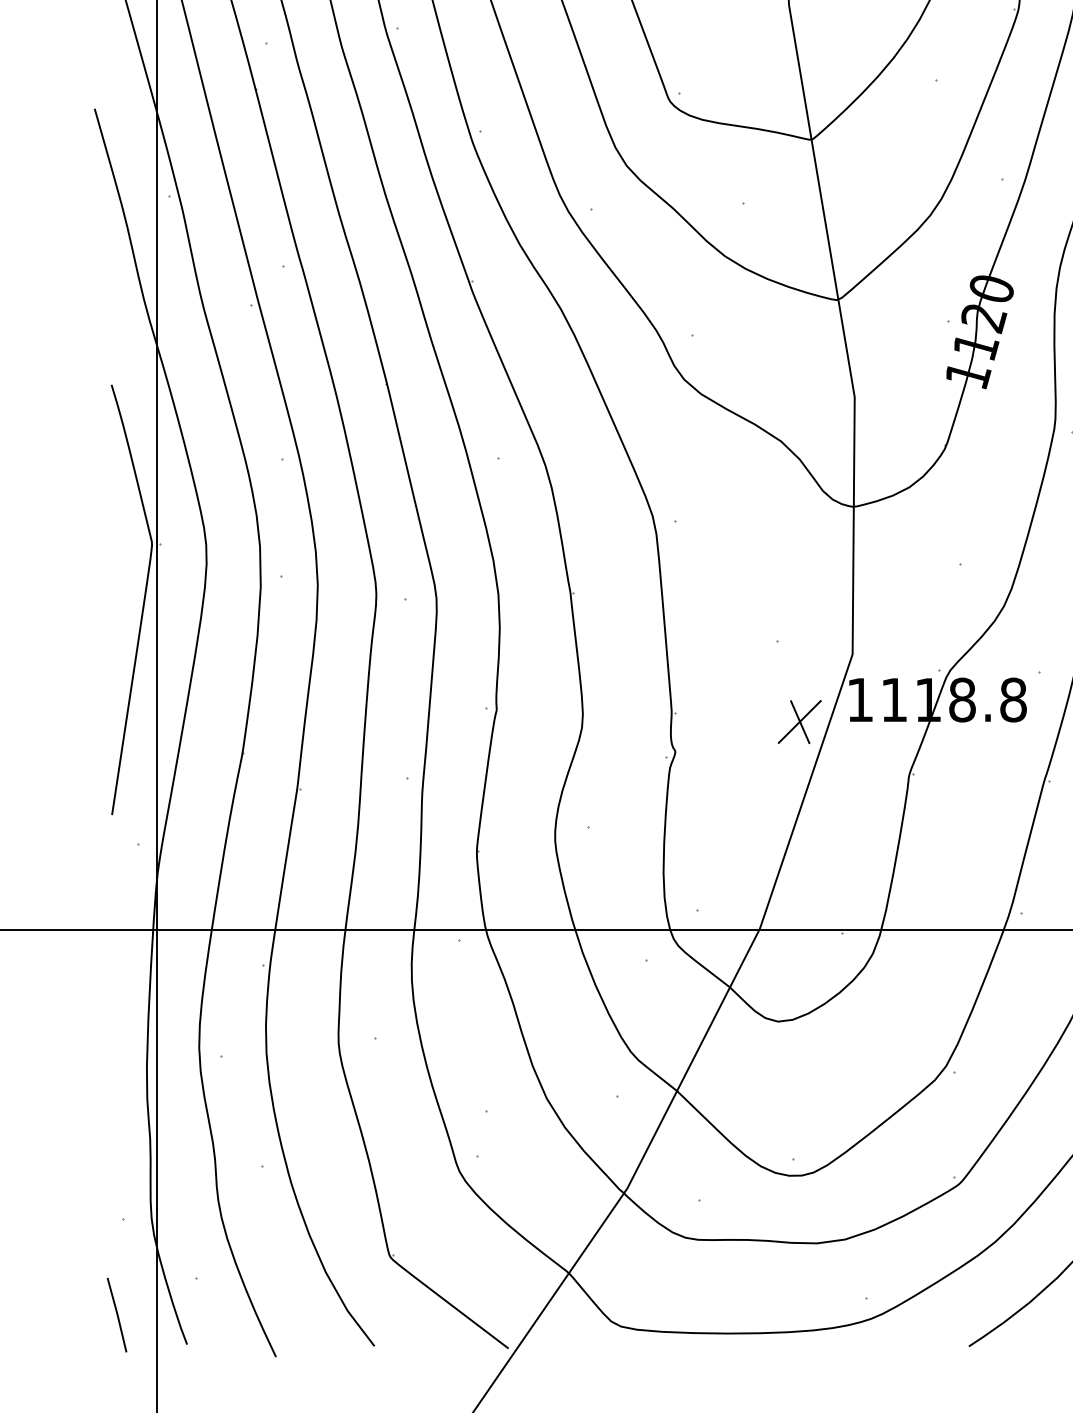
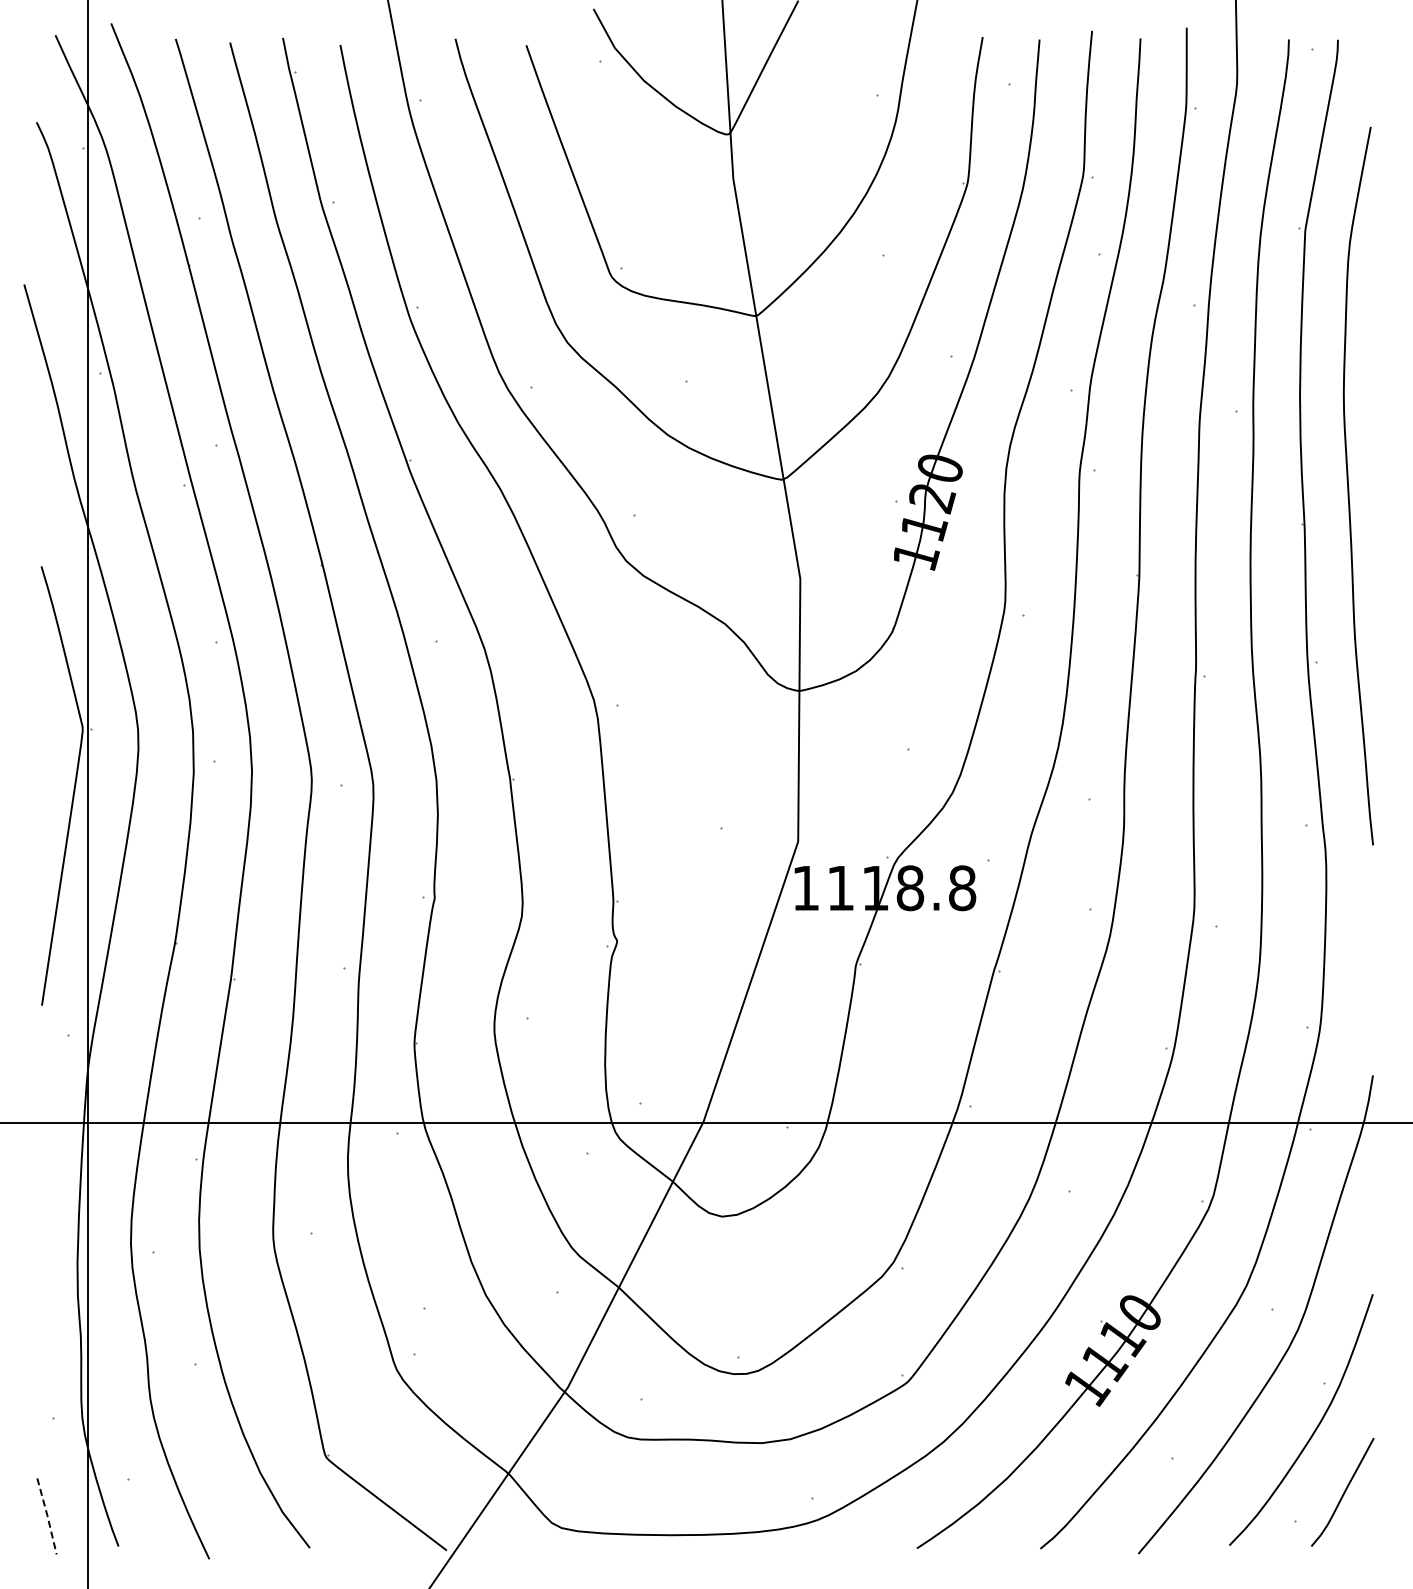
part: (799, 721) -> (743, 910), removed
line: (117, 1314) -> (47, 1515), solid -> dashed

